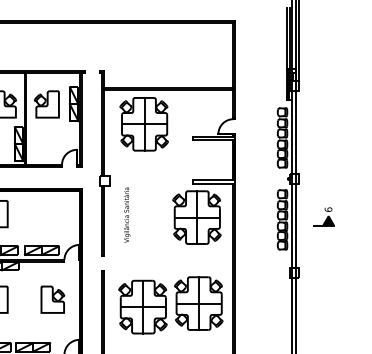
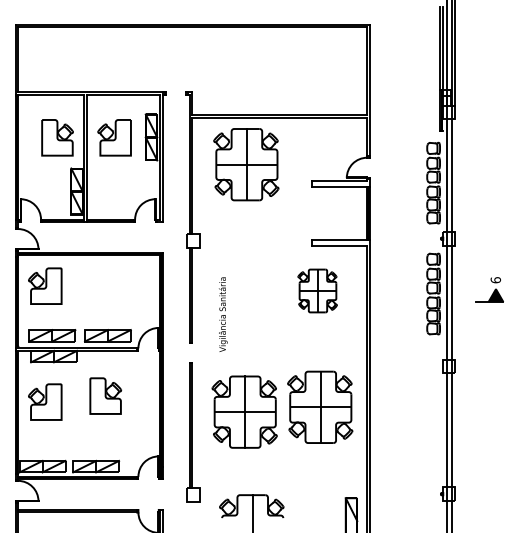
text: (127, 215) -> (223, 314), moved
part: (196, 217) -> (317, 290), size x0.6
part: (52, 299) -> (105, 395), moved

